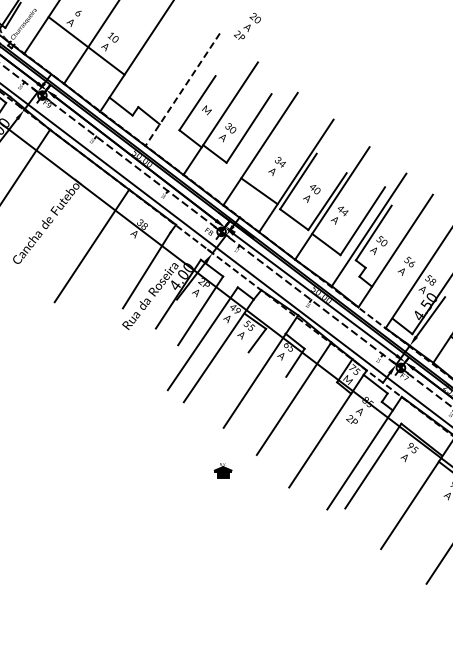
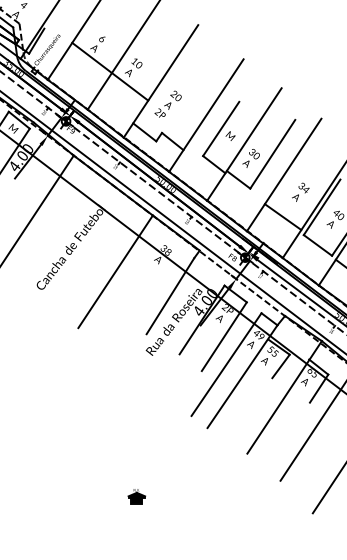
text: (246, 26) -> (167, 104), moved
line: (182, 90) -> (206, 116), dashed -> solid
part: (222, 470) -> (136, 496), moved

